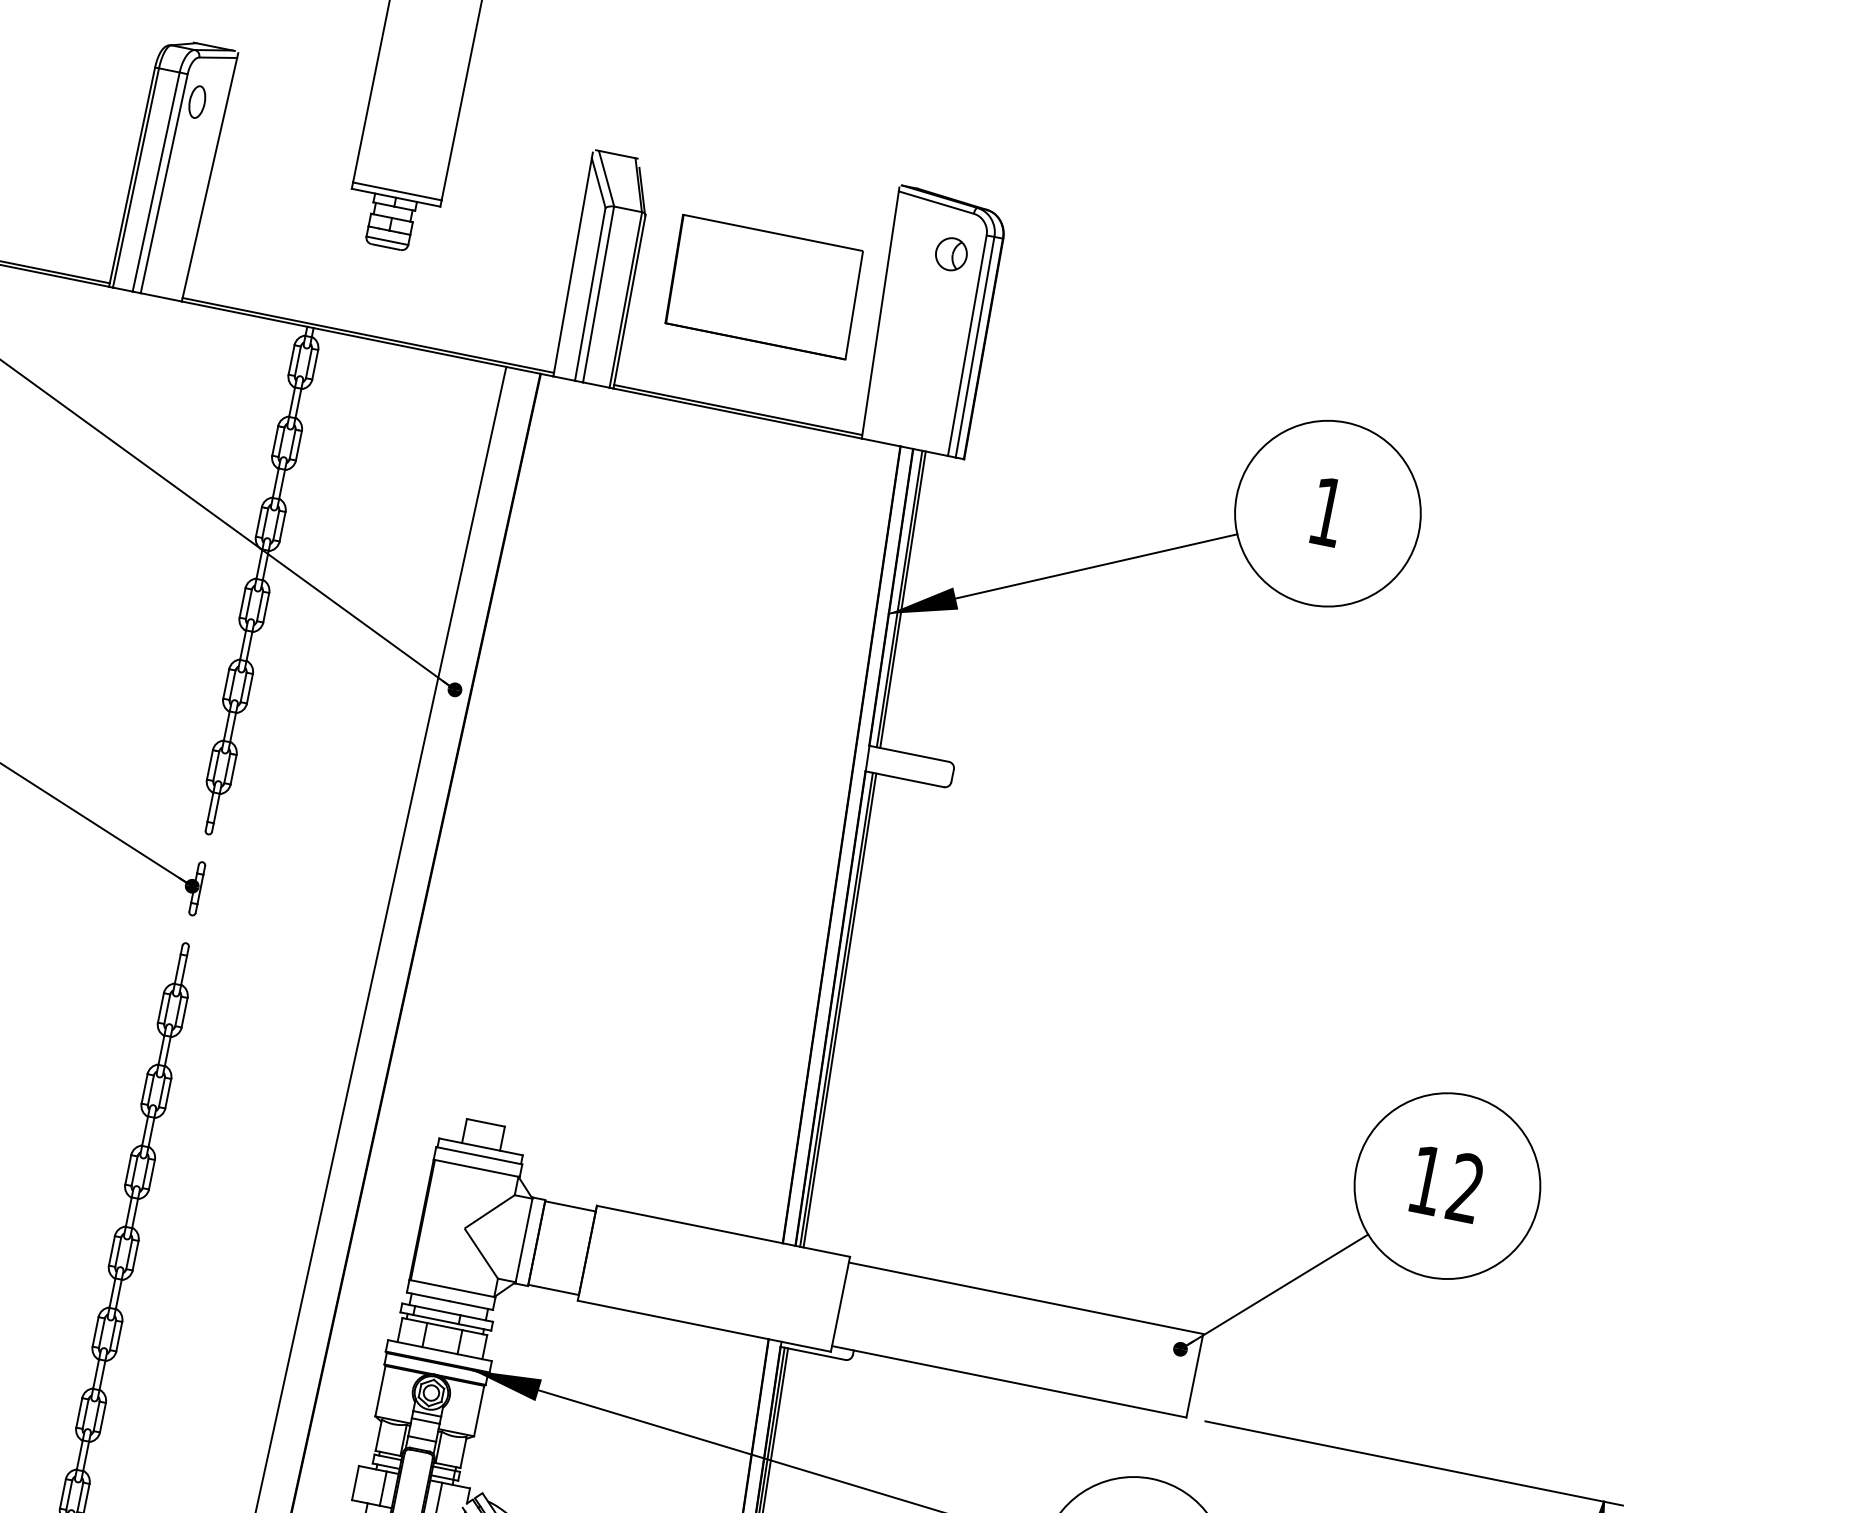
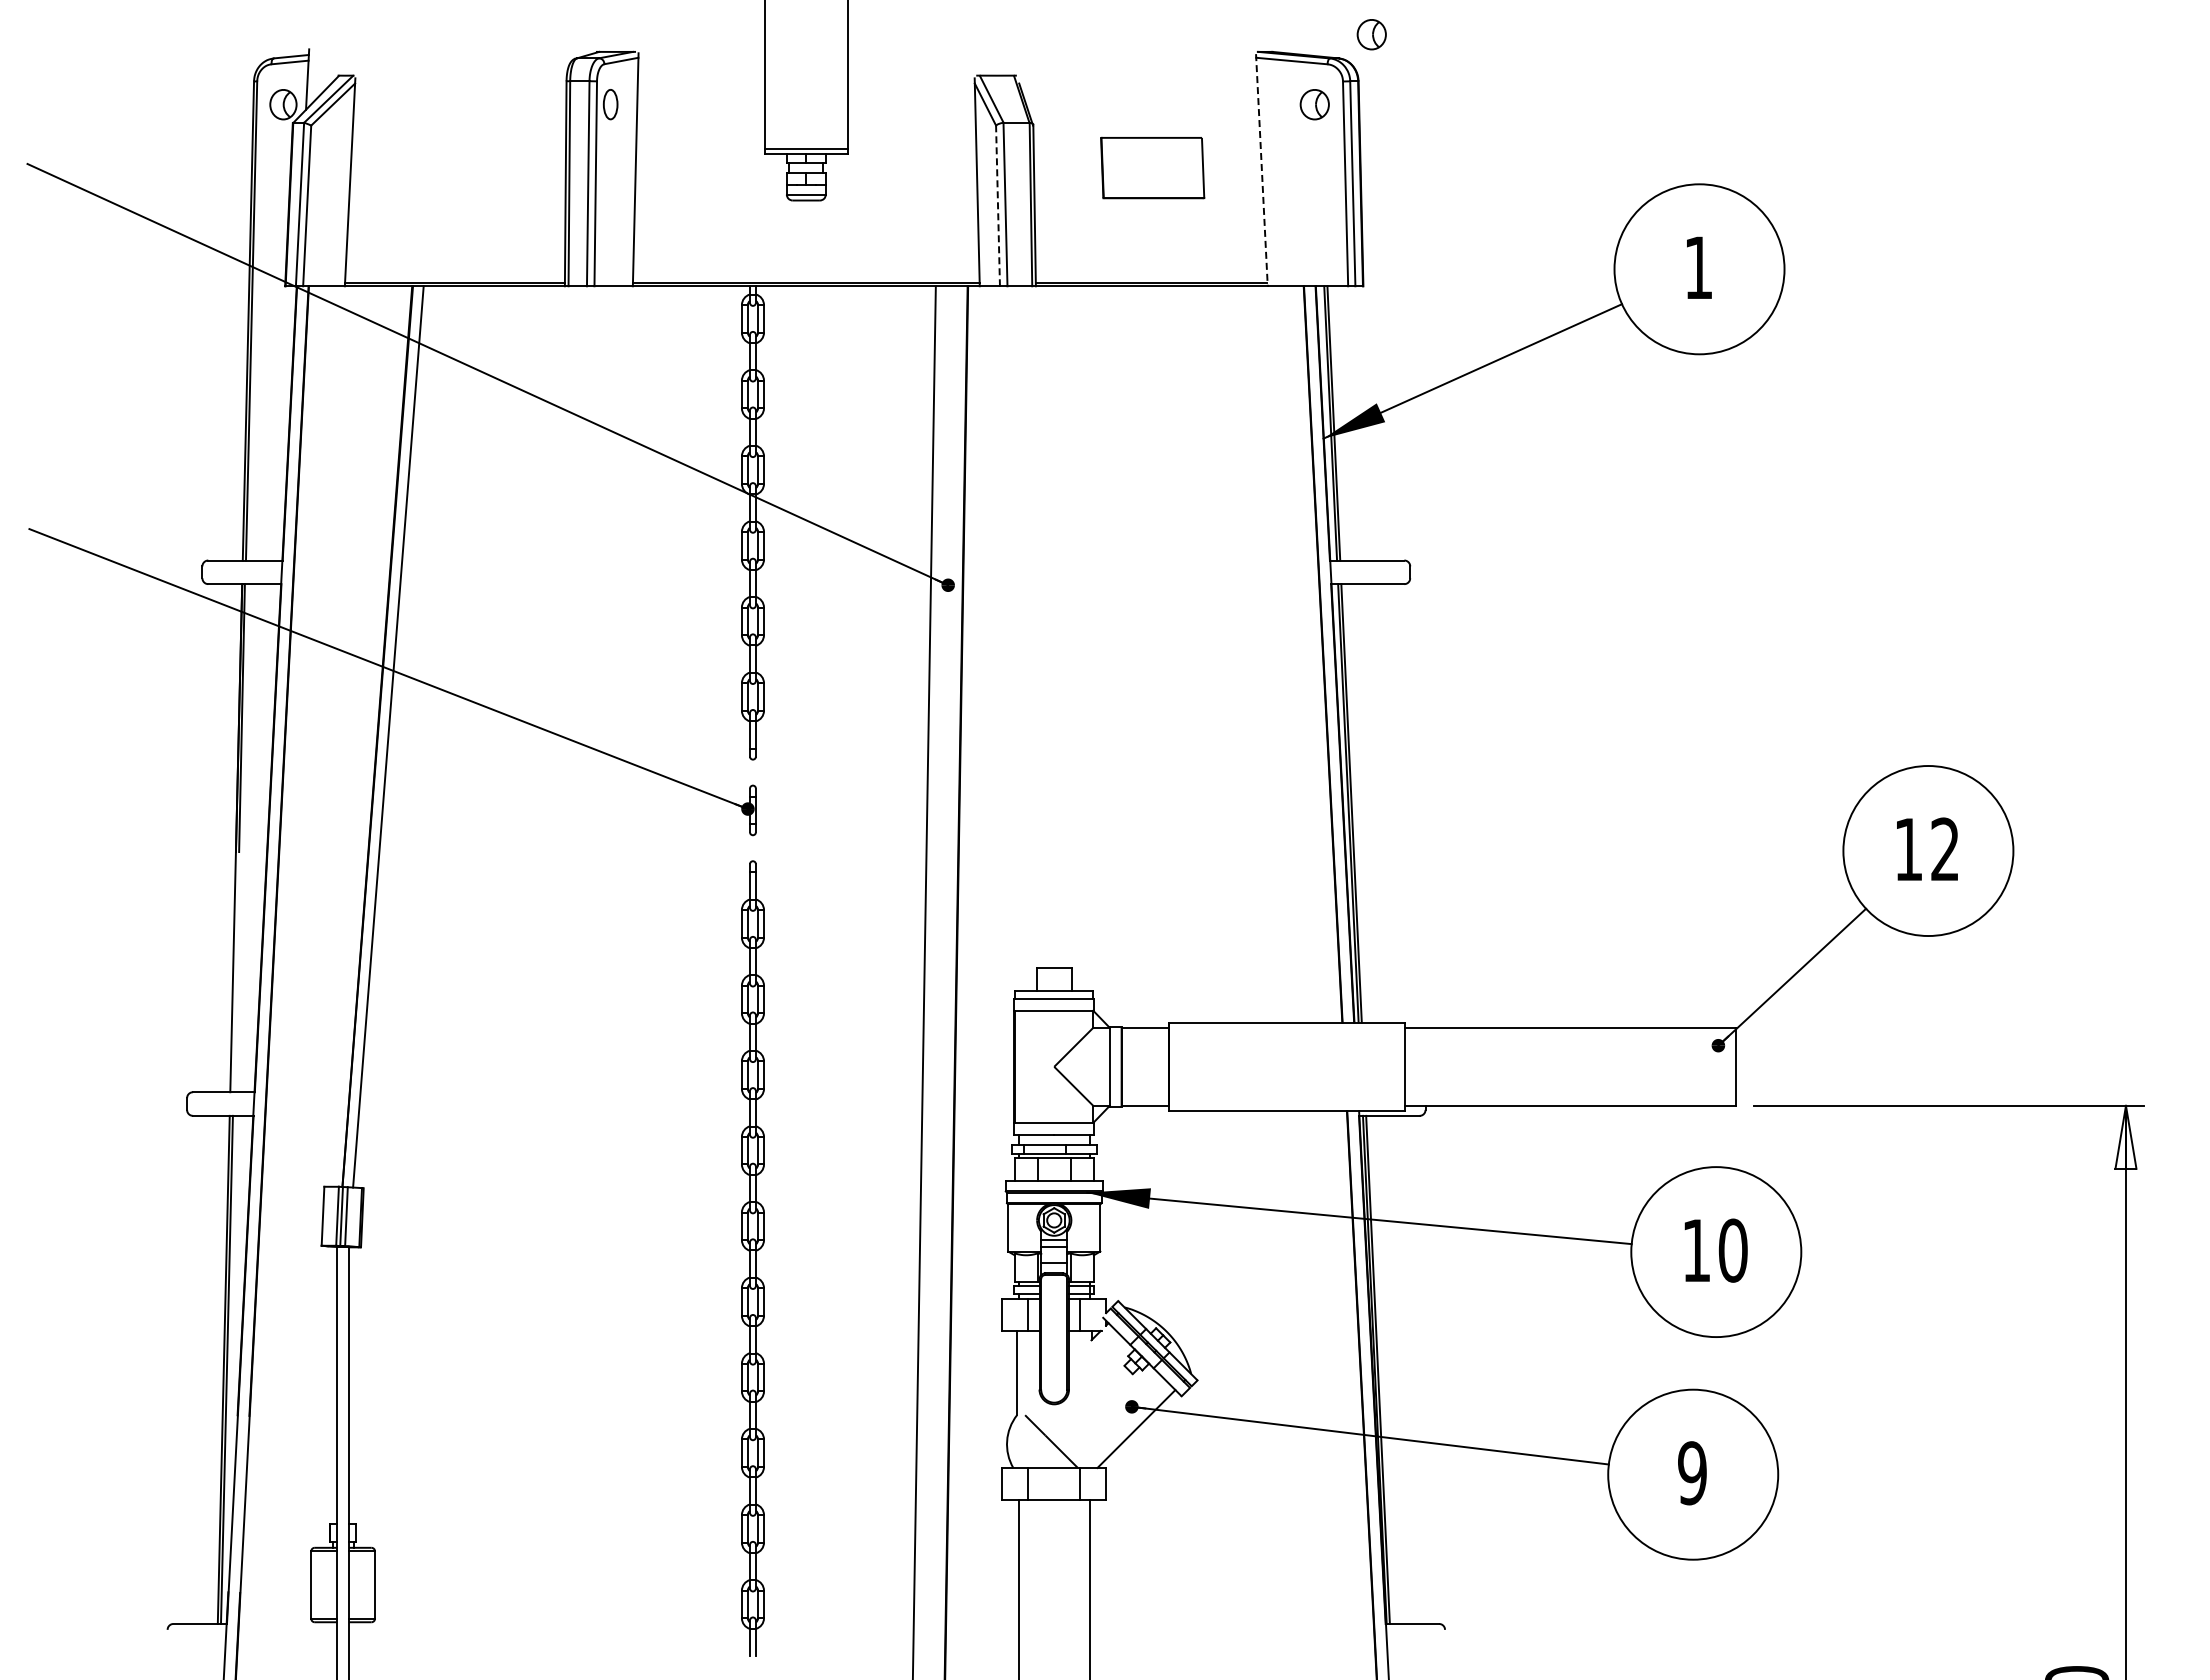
part: (1027, 191) -> (1371, 34), added
part: (764, 286) -> (1152, 167), size x0.6
line: (590, 293) -> (998, 205), solid -> dashed
line: (880, 313) -> (1261, 170), solid -> dashed

